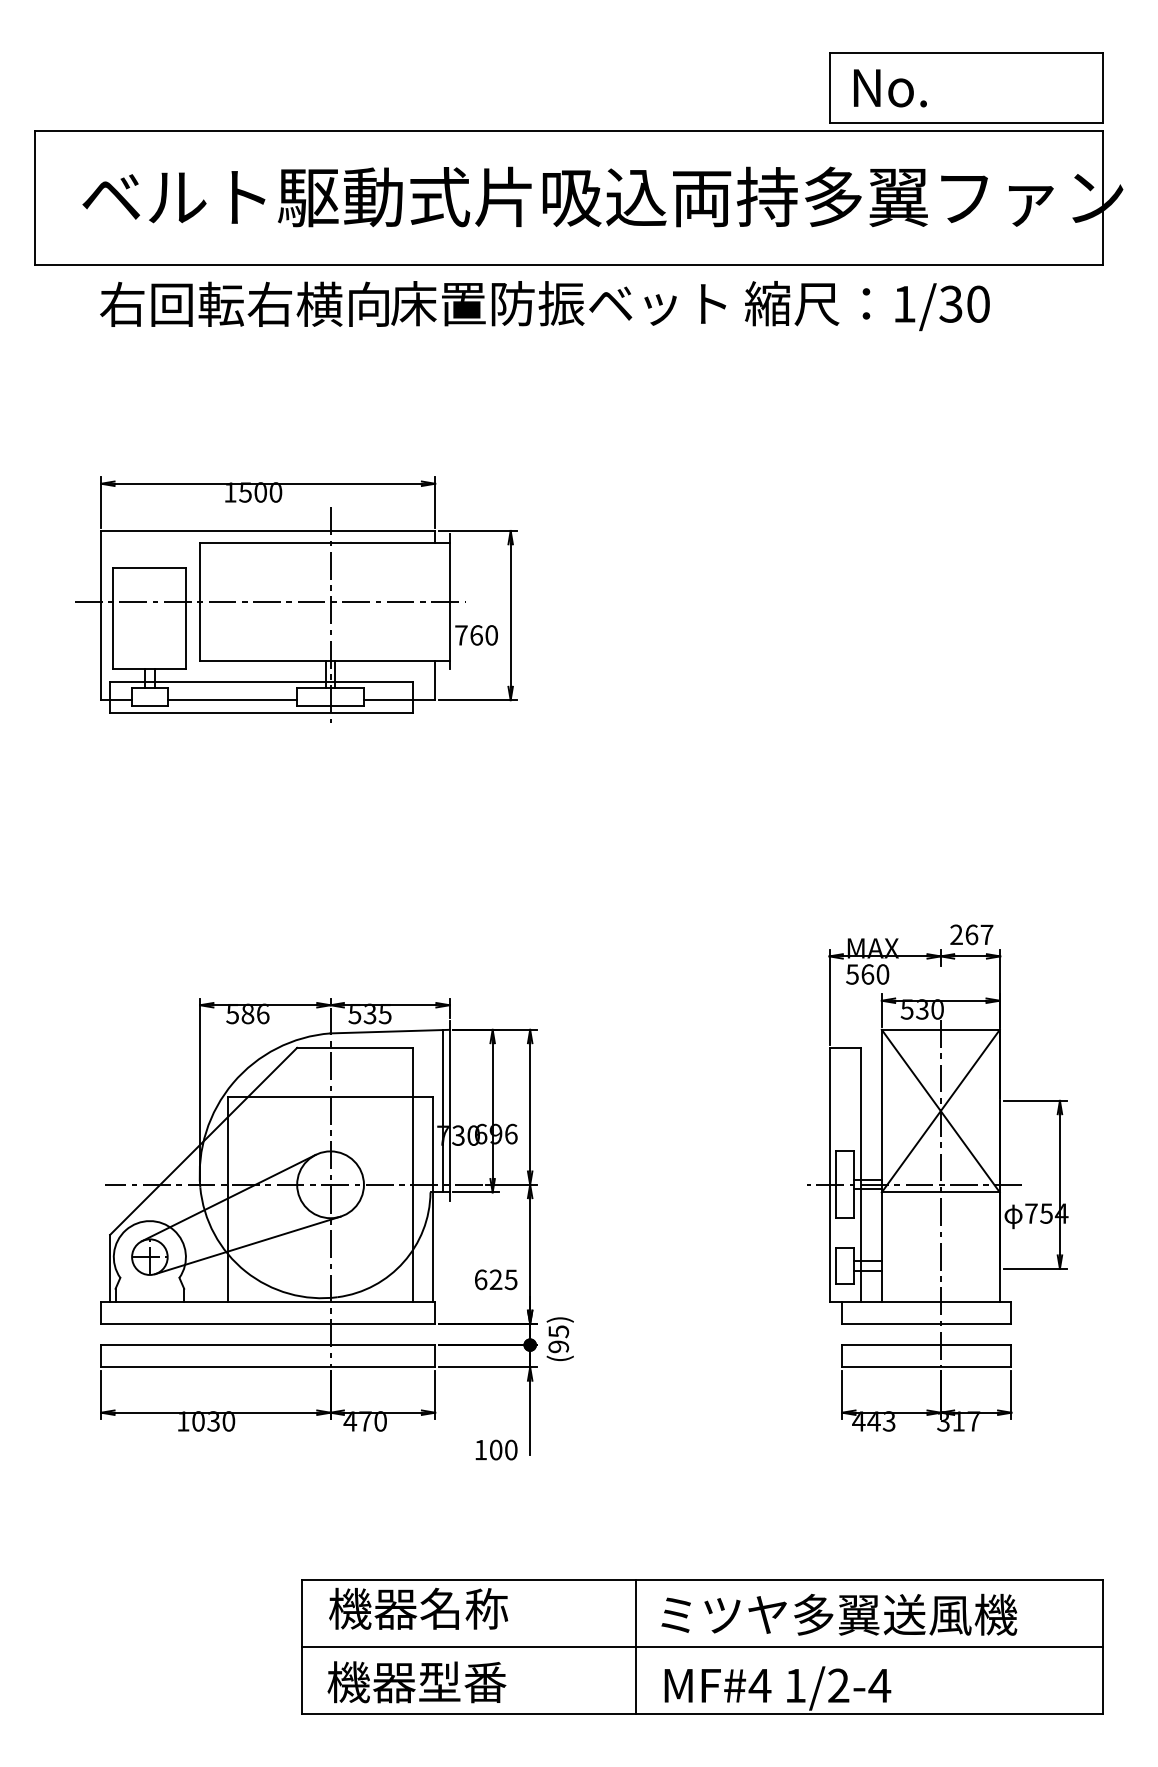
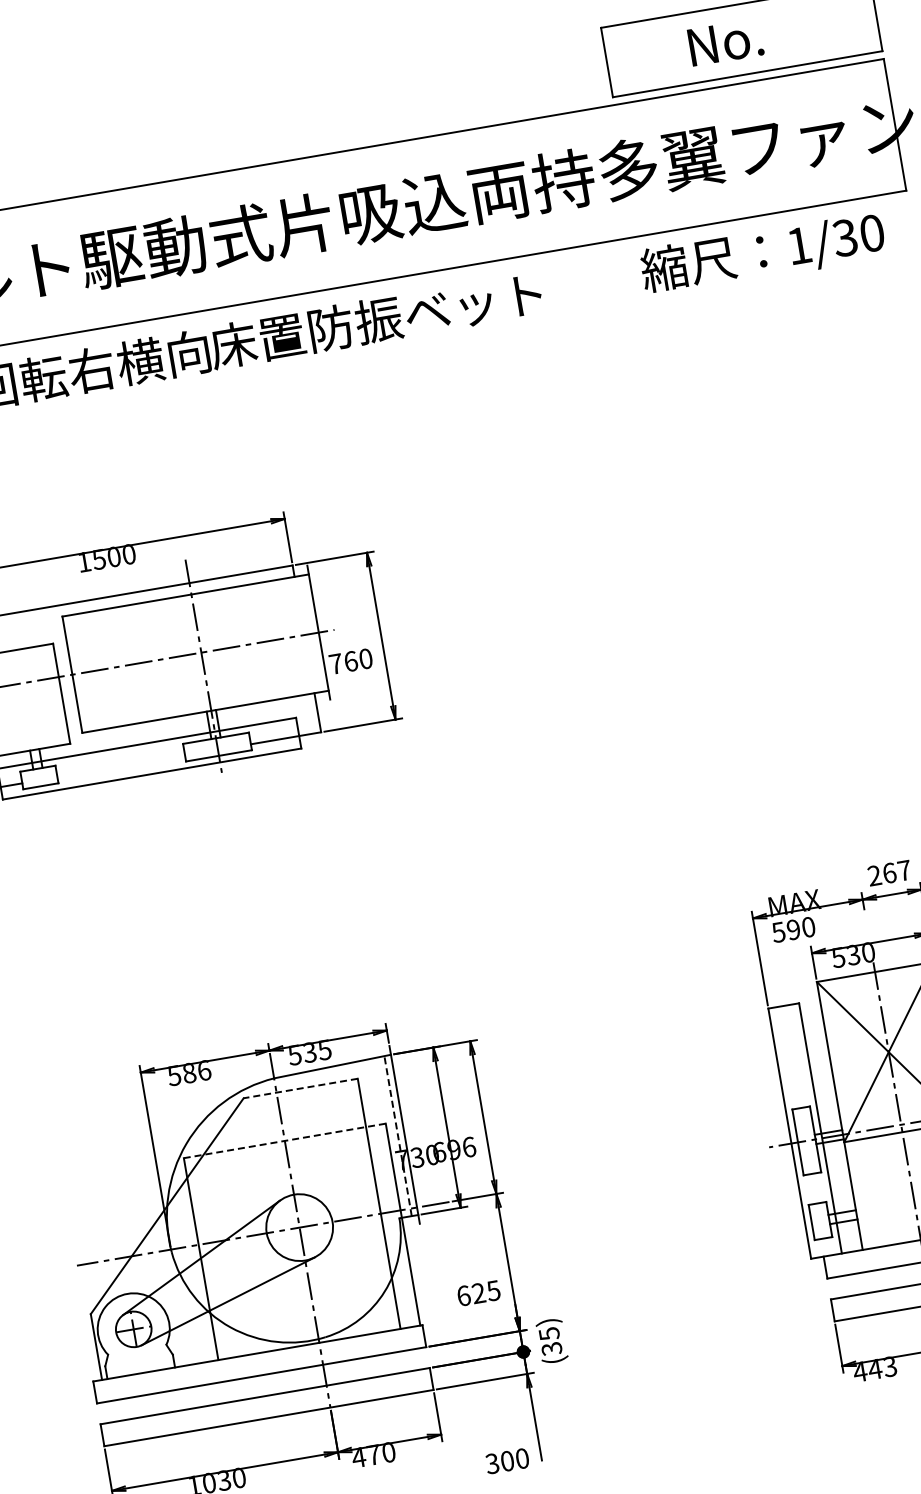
text: (890, 88) -> (726, 42), moved
text: (867, 306) -> (763, 254), moved
line: (232, 700) -> (121, 766), removed
text: (867, 974) -> (793, 929), 560 -> 590
line: (355, 1047) -> (301, 1088), solid -> dashed
line: (330, 1096) -> (284, 1140), solid -> dashed
line: (443, 1110) -> (398, 1135), solid -> dashed
text: (558, 1346) -> (551, 1348), (95) -> (35)
text: (480, 1449) -> (492, 1463), 100 -> 300

